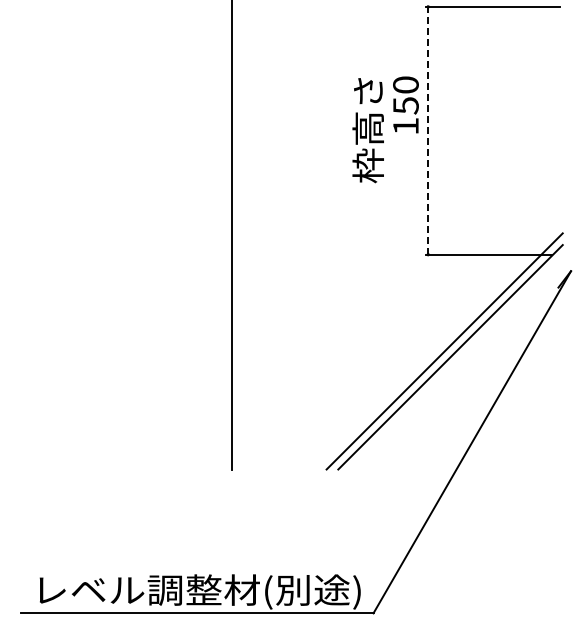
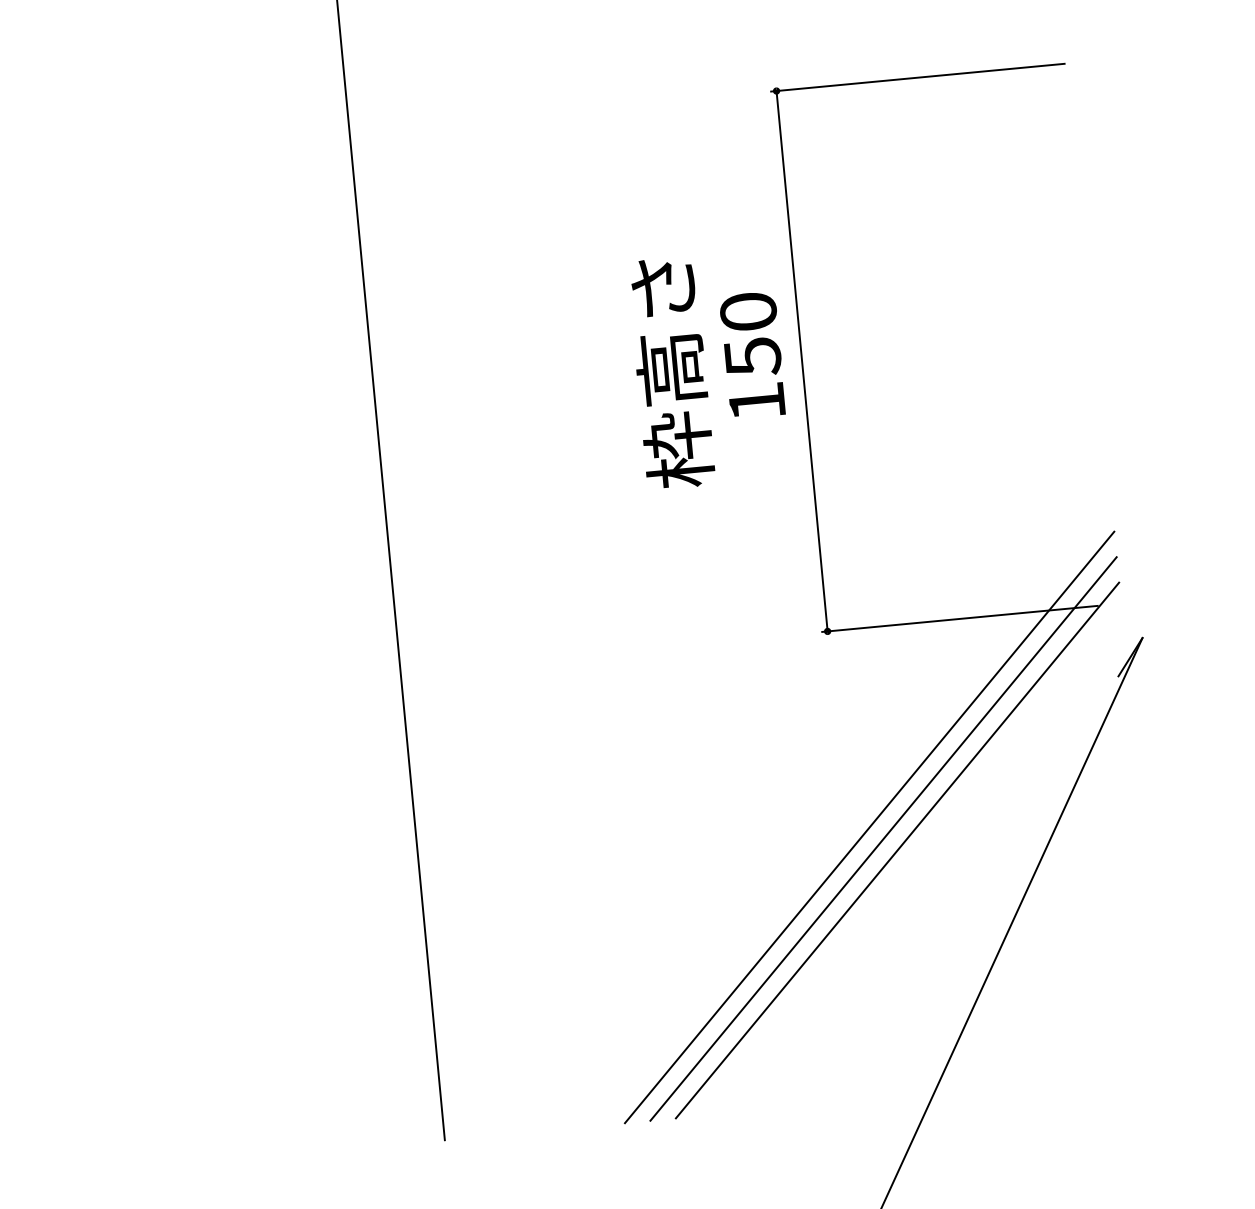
text: (405, 104) -> (751, 354), moved
line: (428, 130) -> (802, 360), dashed -> solid
line: (438, 345) -> (868, 827), added

